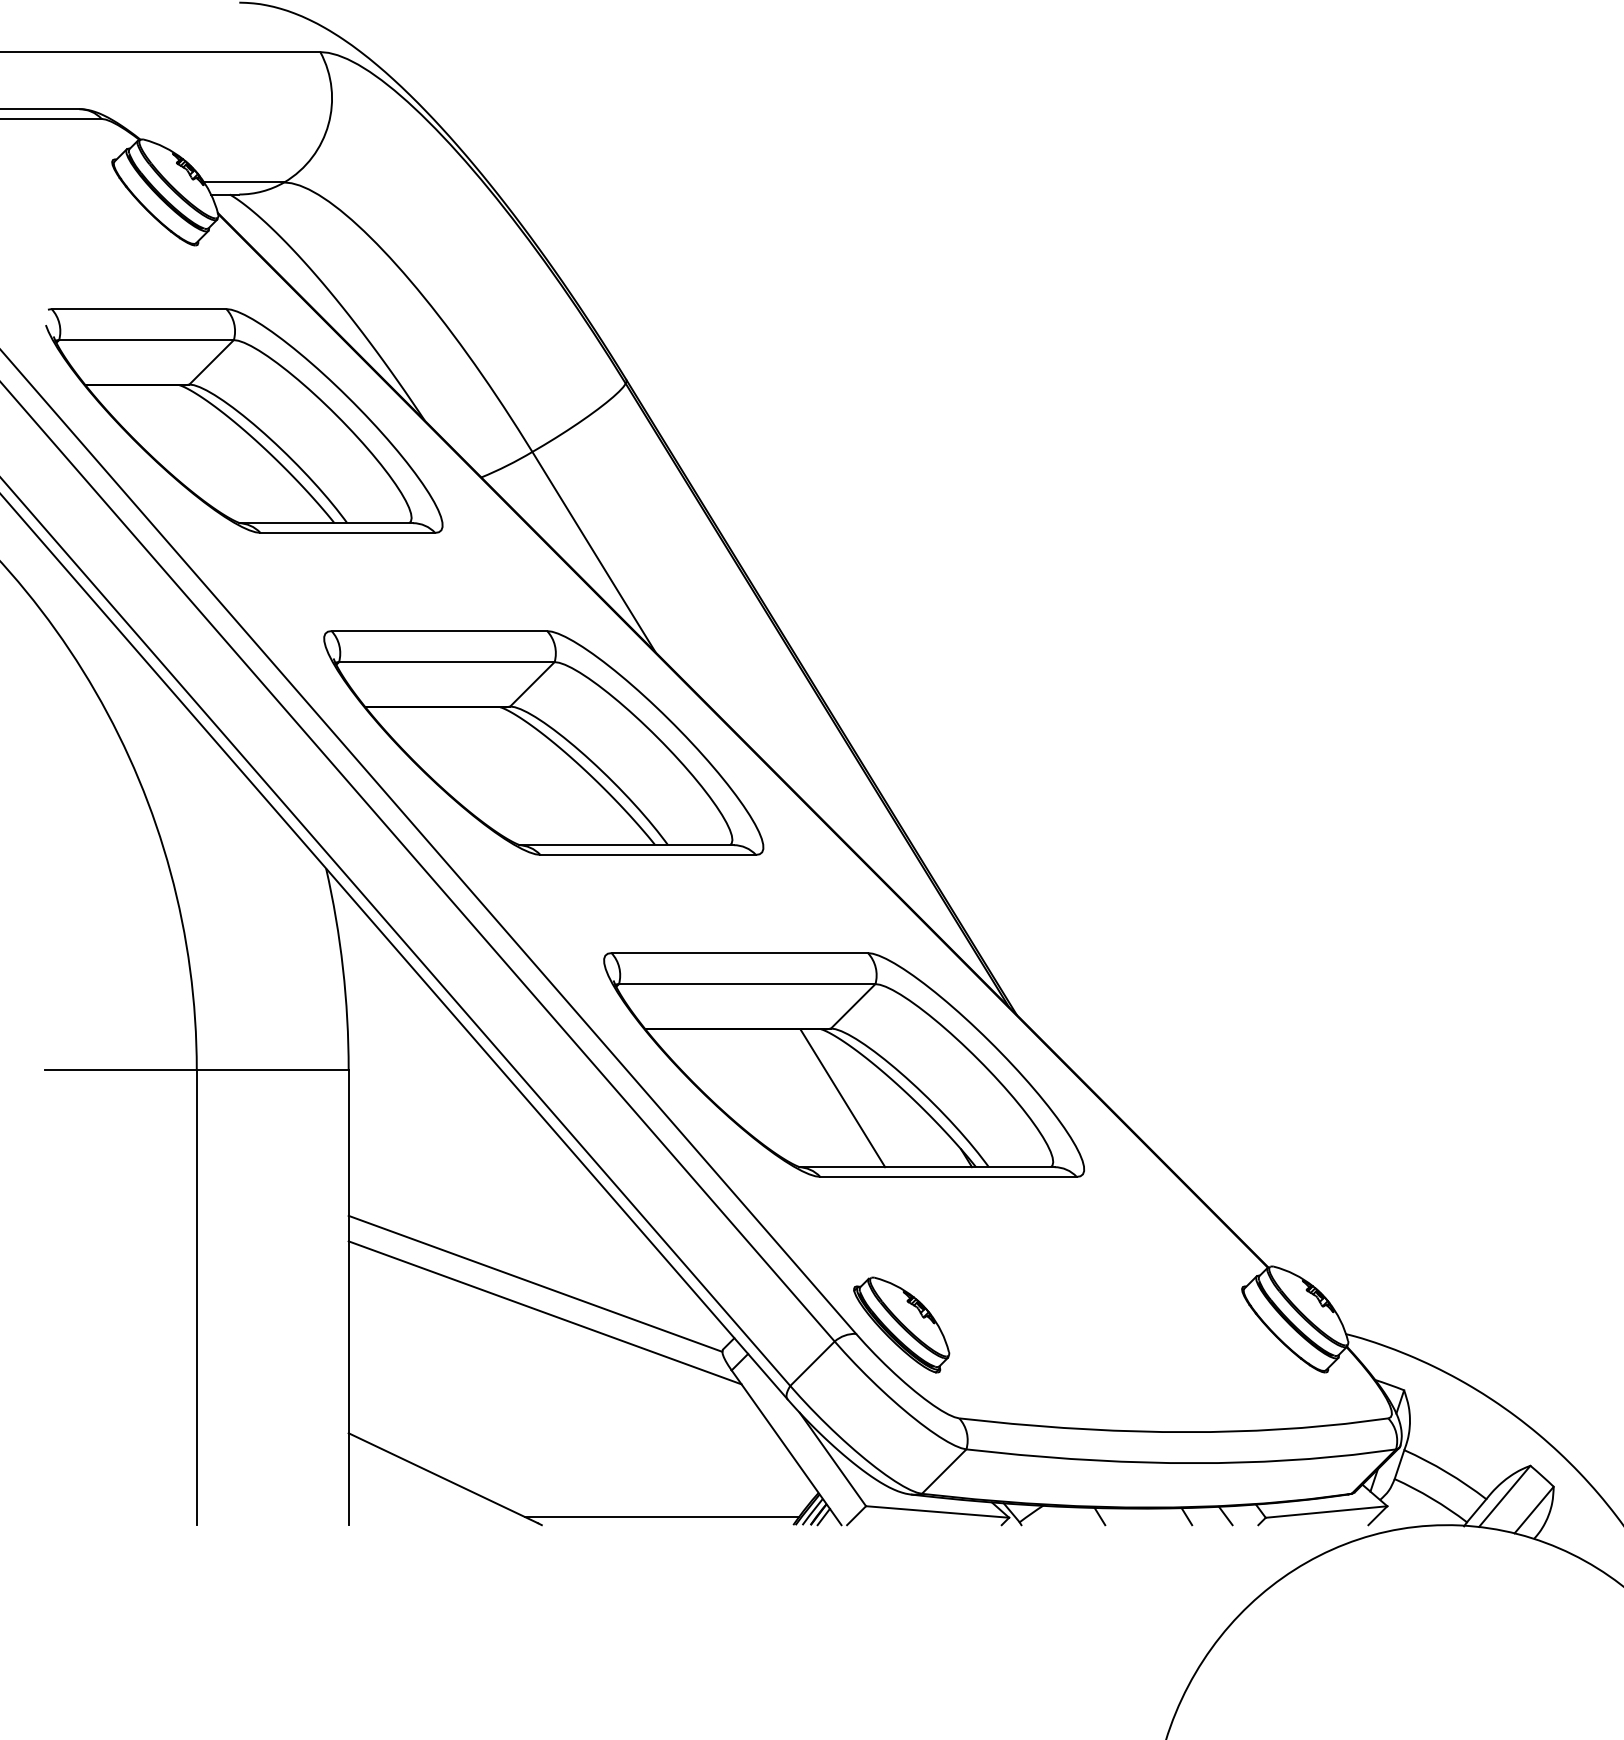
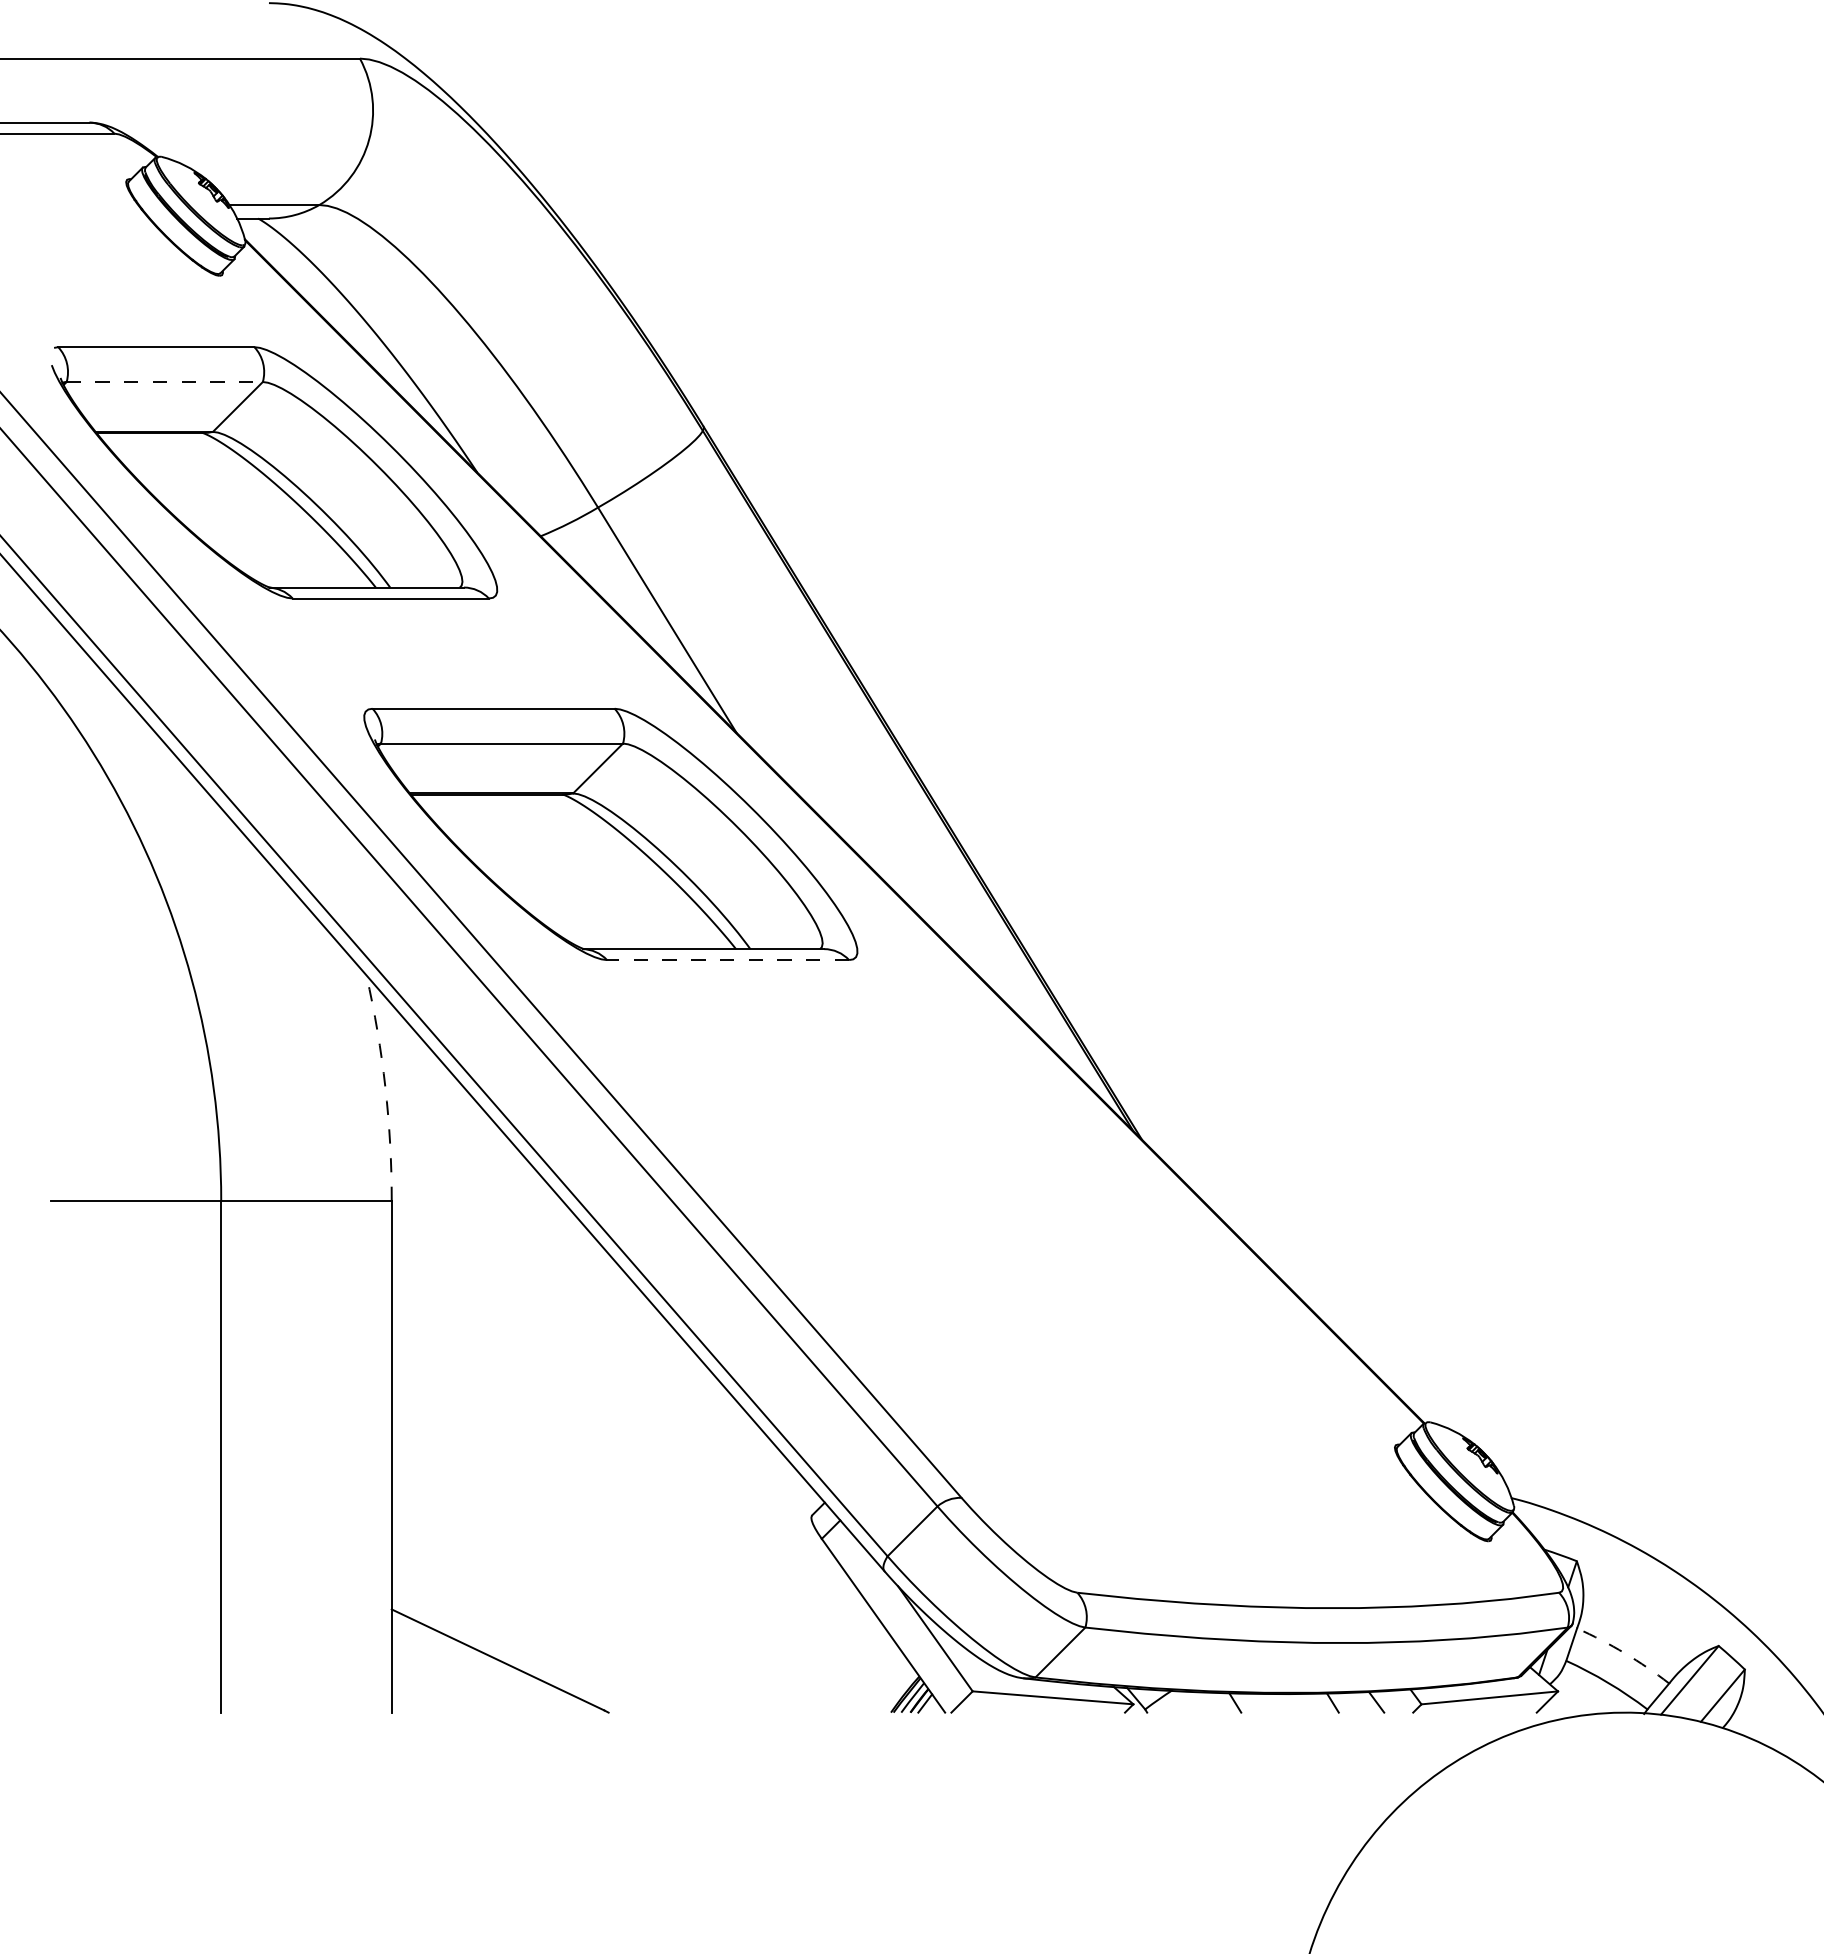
line: (147, 340) -> (165, 382), solid -> dashed
line: (647, 855) -> (727, 960), solid -> dashed
arc: (343, 968) -> (385, 1087), solid -> dashed
part: (843, 1064) -> (947, 1195), removed
line: (535, 1283) -> (601, 1441), removed
line: (544, 1312) -> (611, 1473), removed
part: (901, 1324) -> (1012, 1487), removed
arc: (1446, 1472) -> (1624, 1653), solid -> dashed
line: (661, 1517) -> (743, 1703), removed

